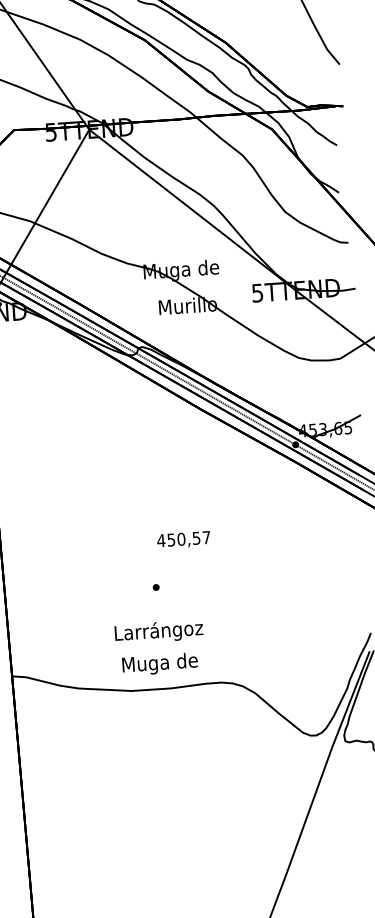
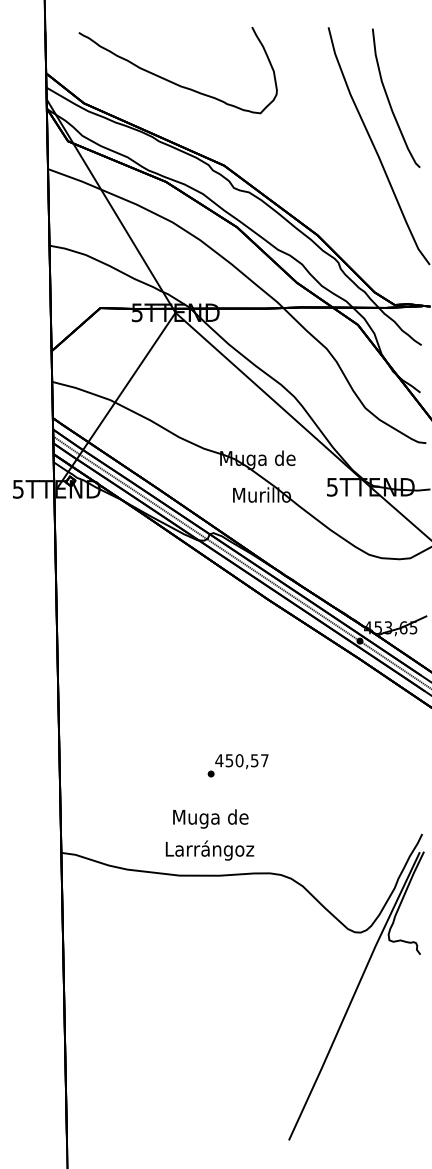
text: (183, 539) -> (241, 761), moved
text: (158, 631) -> (210, 818), Larrángoz -> Muga de
text: (159, 663) -> (209, 850), Muga de -> Larrángoz

